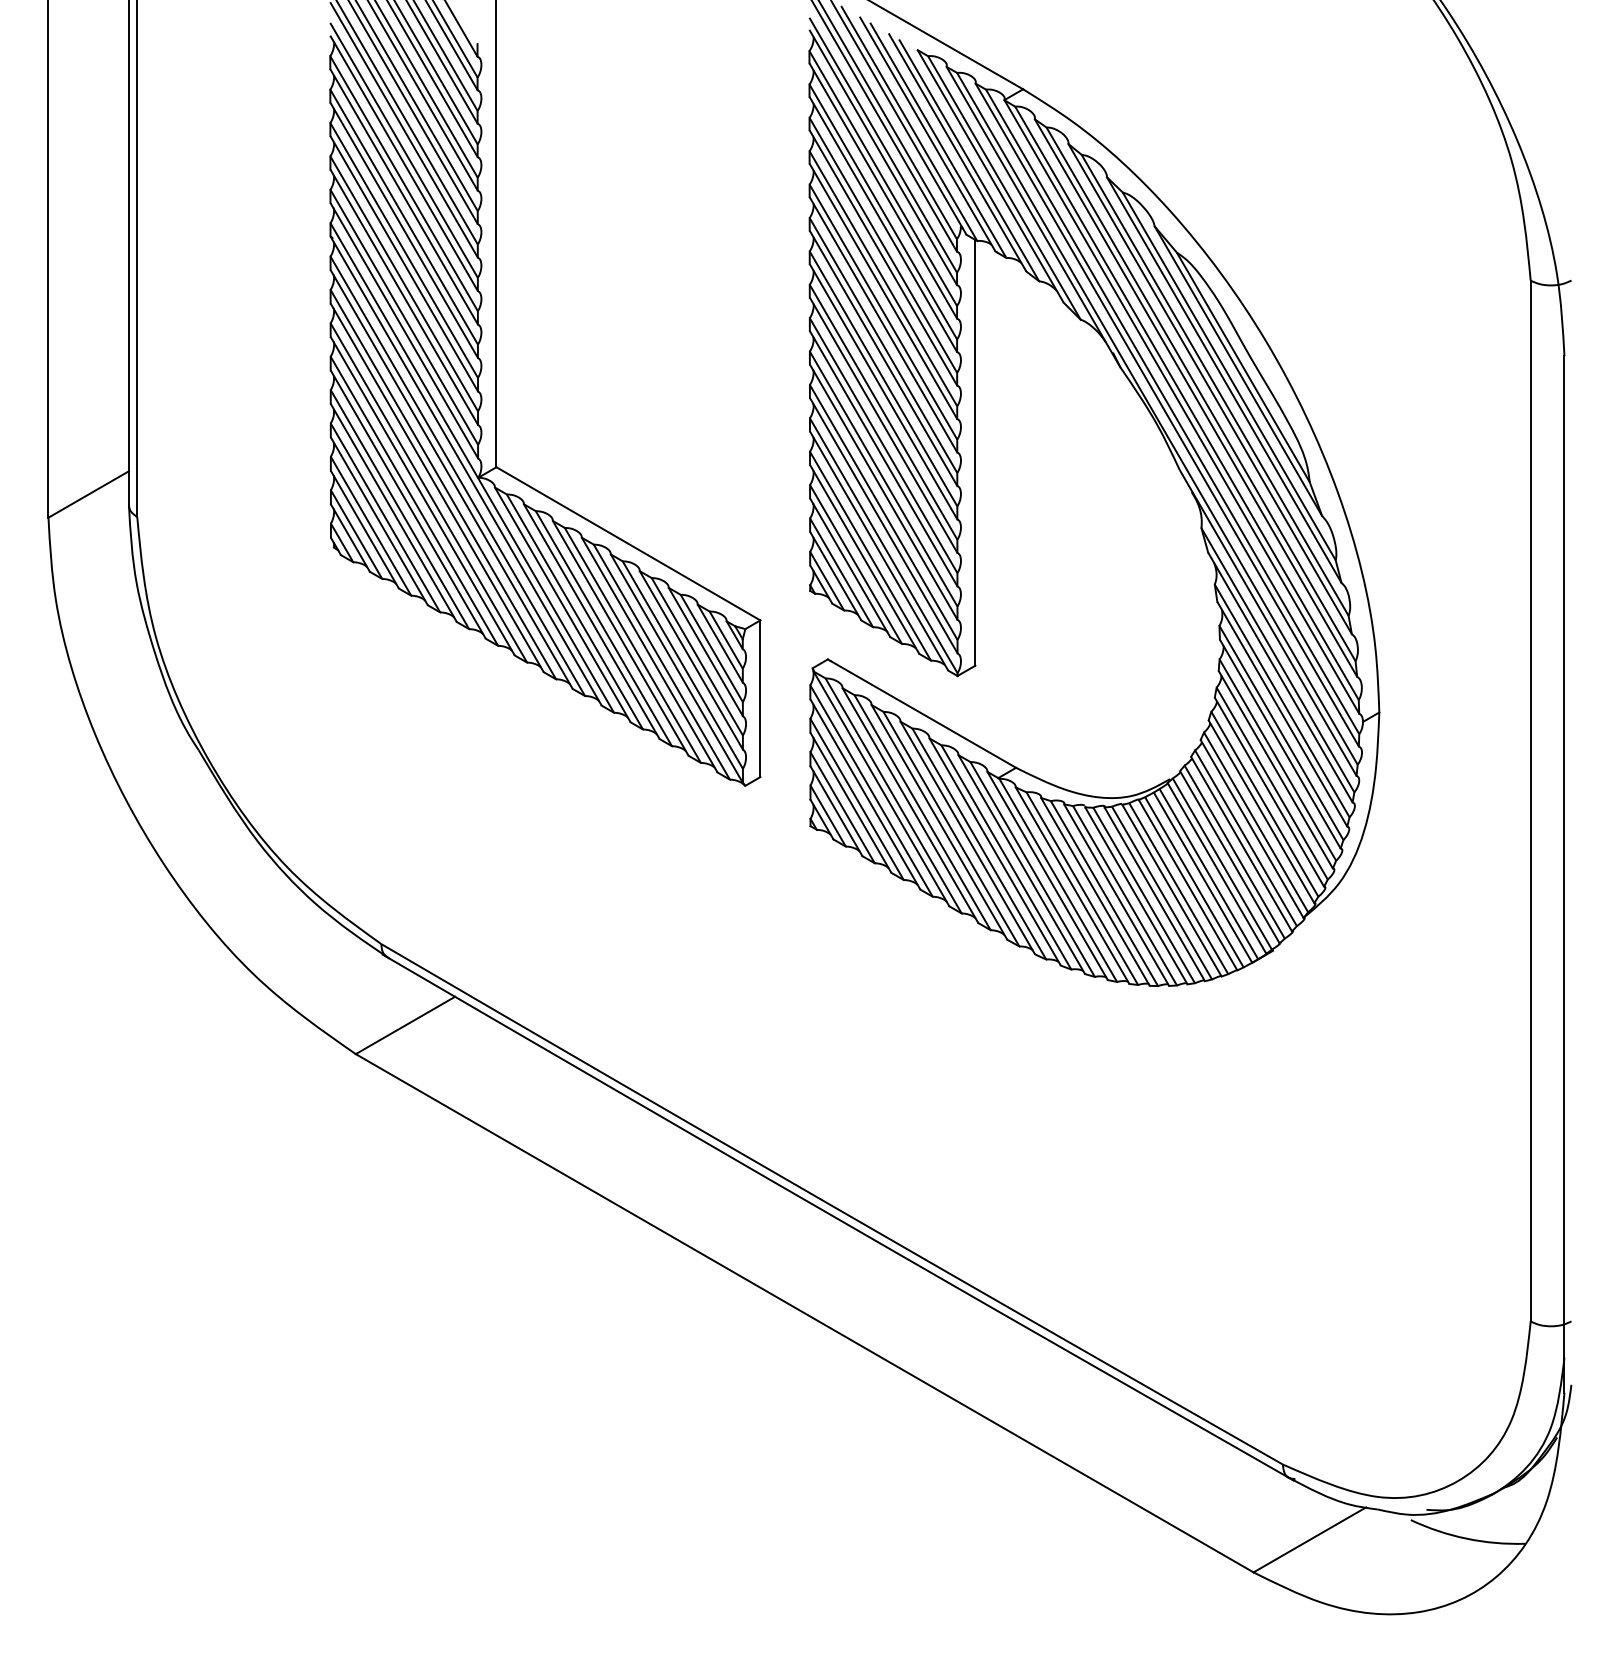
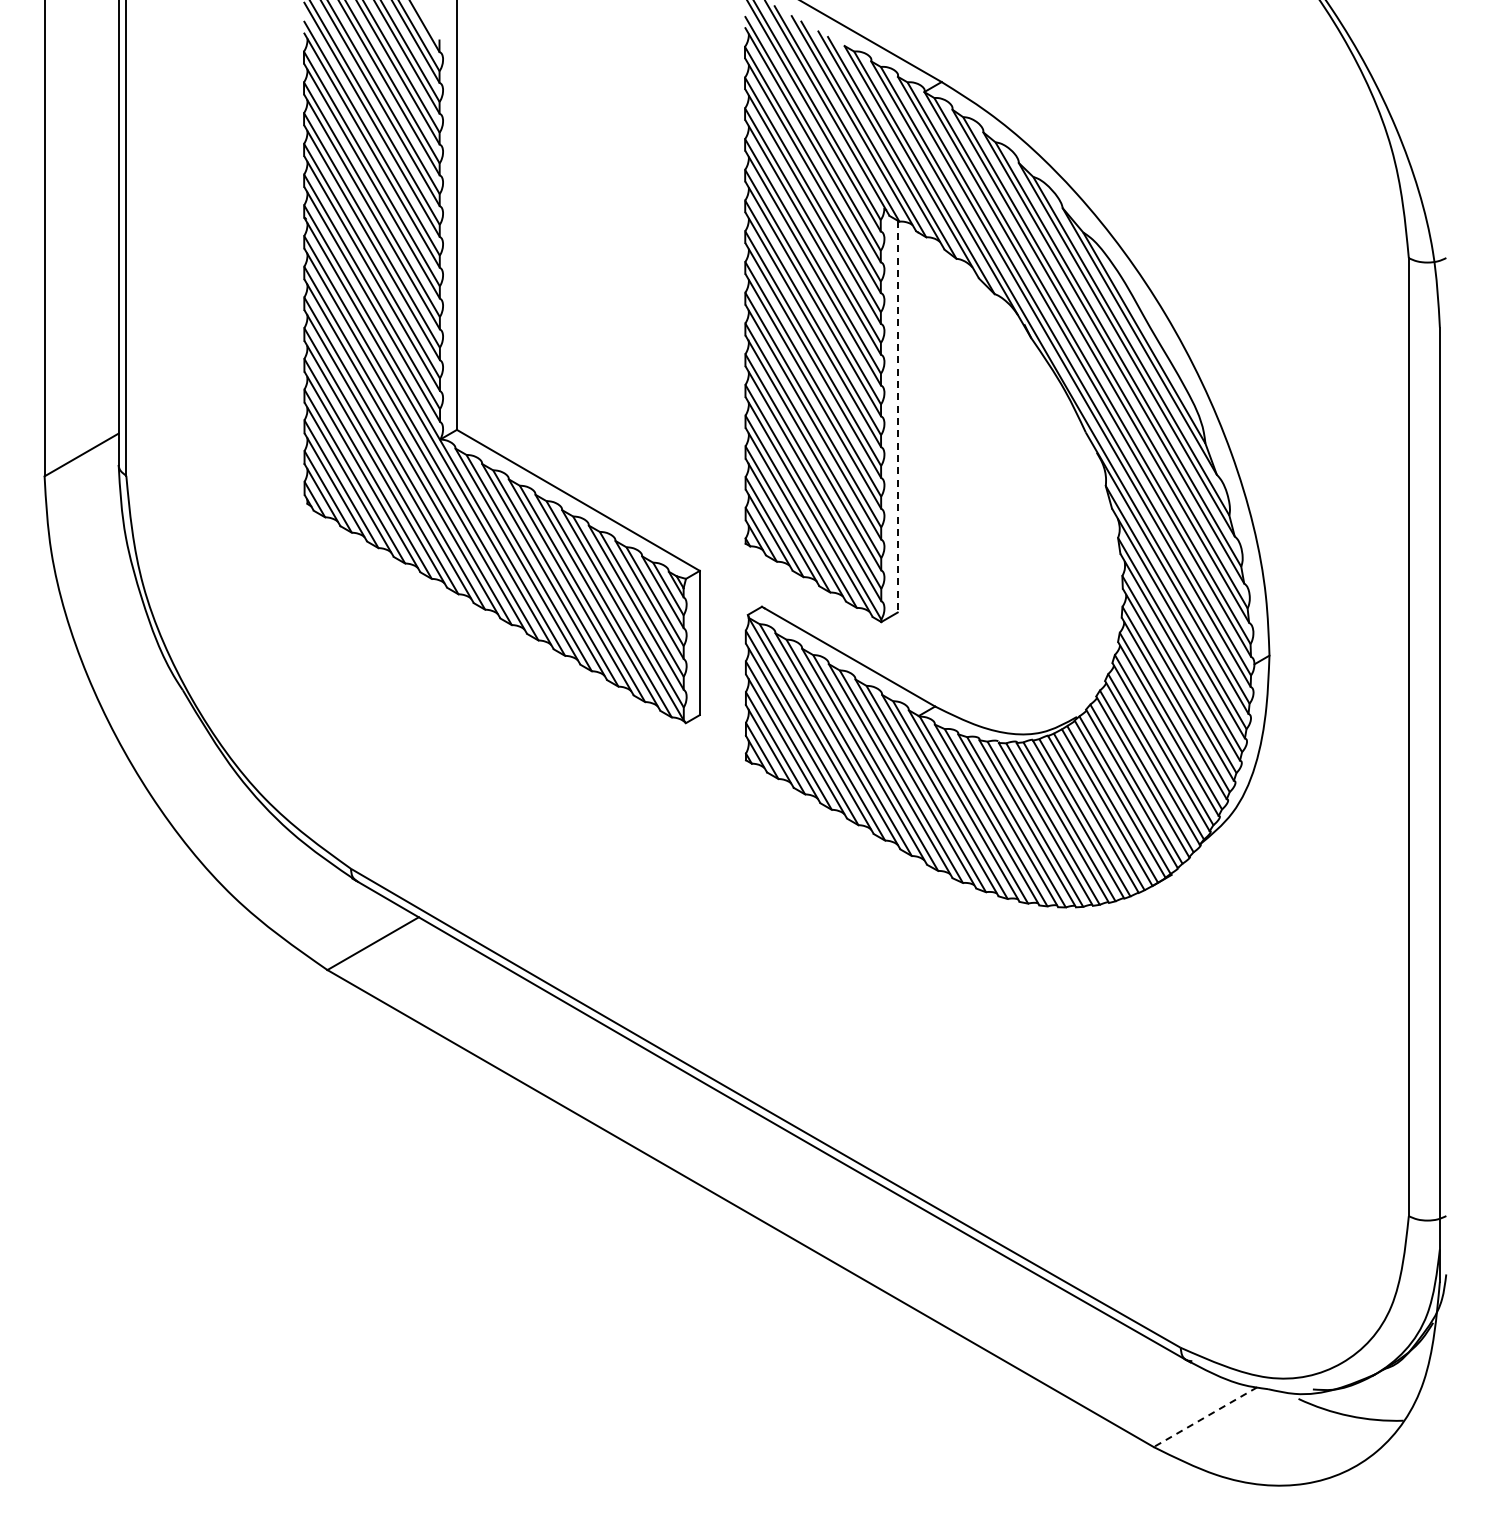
line: (975, 452) -> (897, 416), solid -> dashed
line: (1309, 1540) -> (1205, 1417), solid -> dashed

